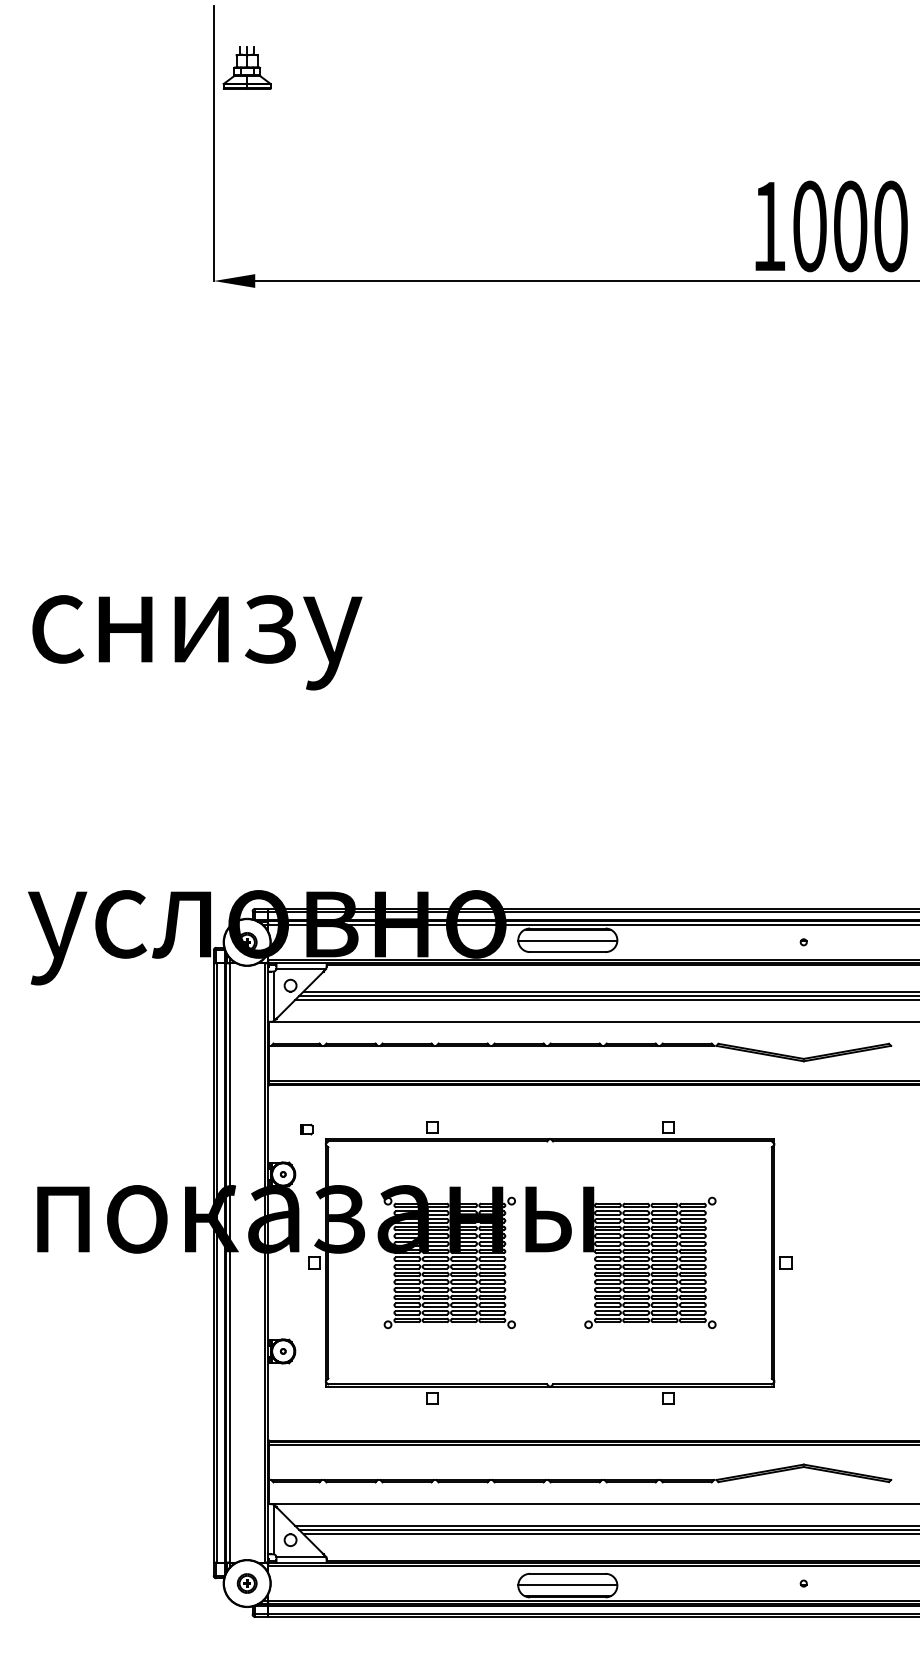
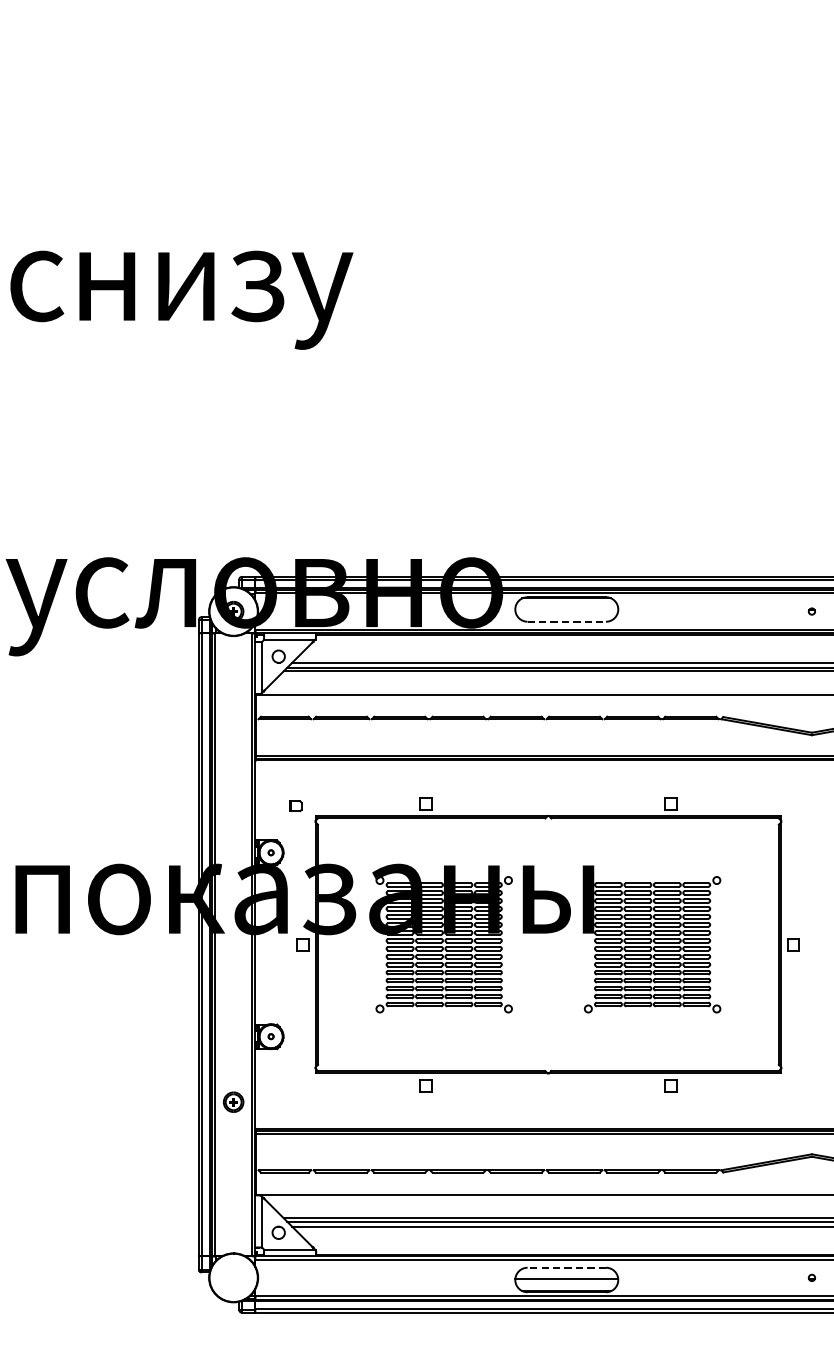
line: (567, 940) -> (566, 609), removed
line: (567, 952) -> (566, 622), solid -> dashed
line: (567, 1573) -> (566, 1267), solid -> dashed
part: (246, 1583) -> (232, 1102), moved

